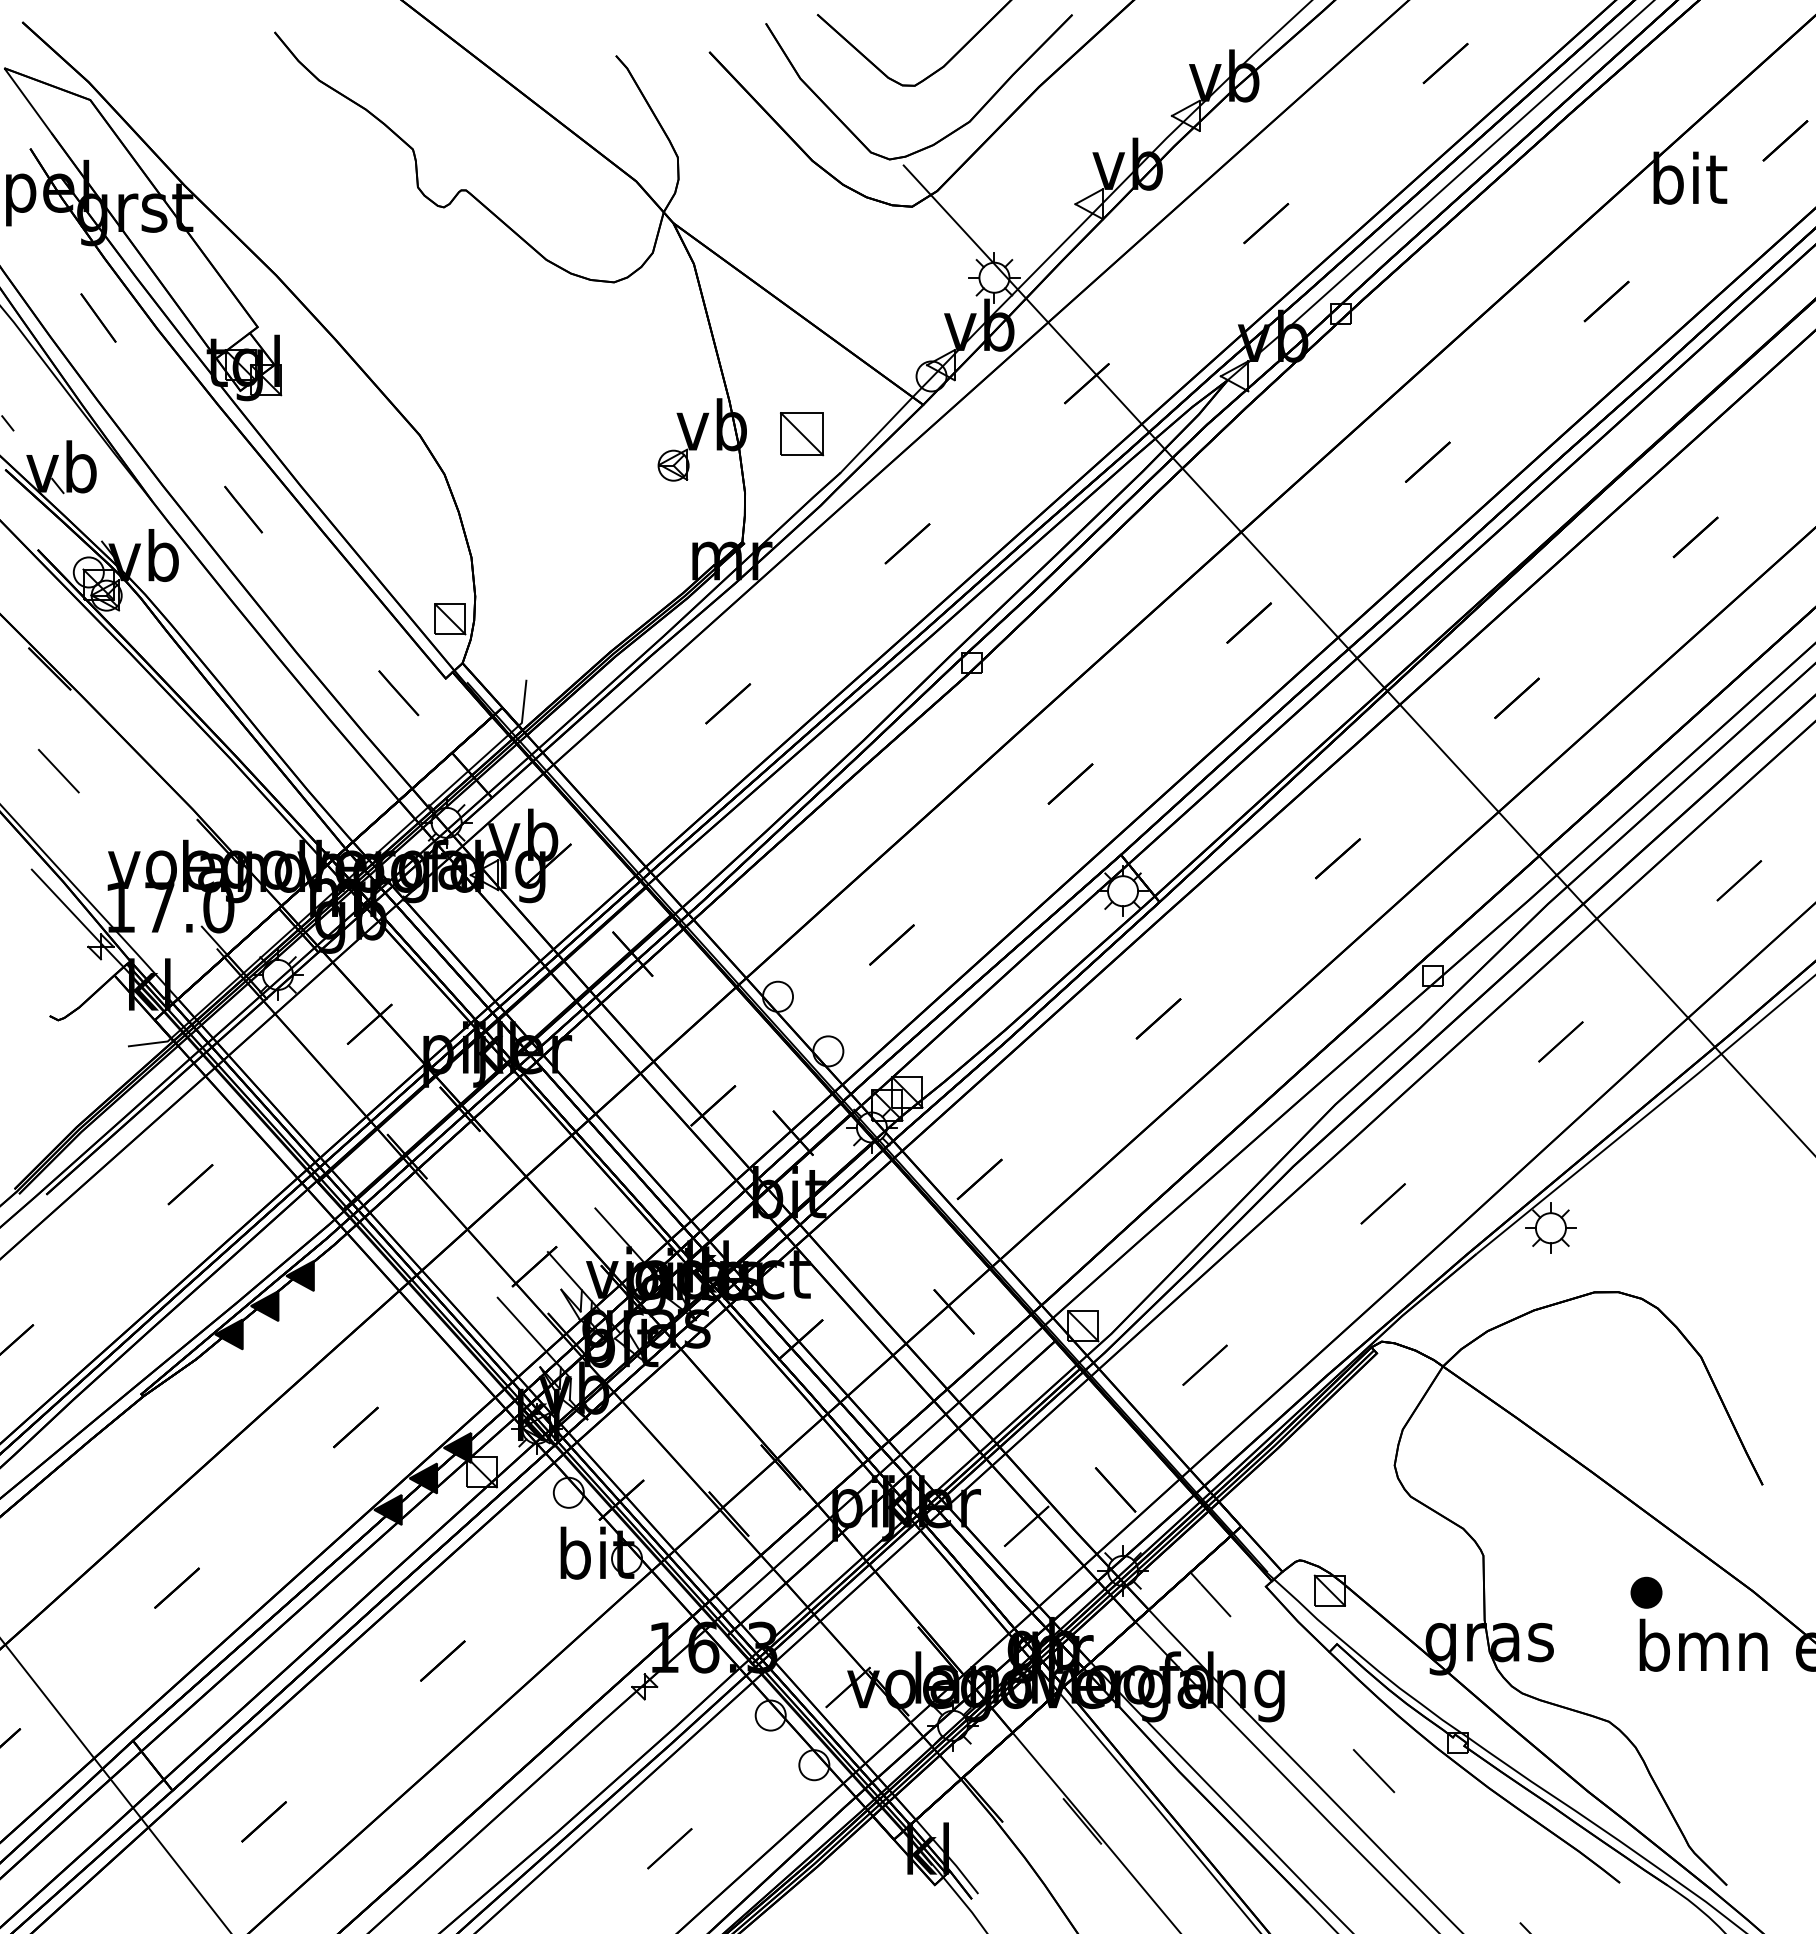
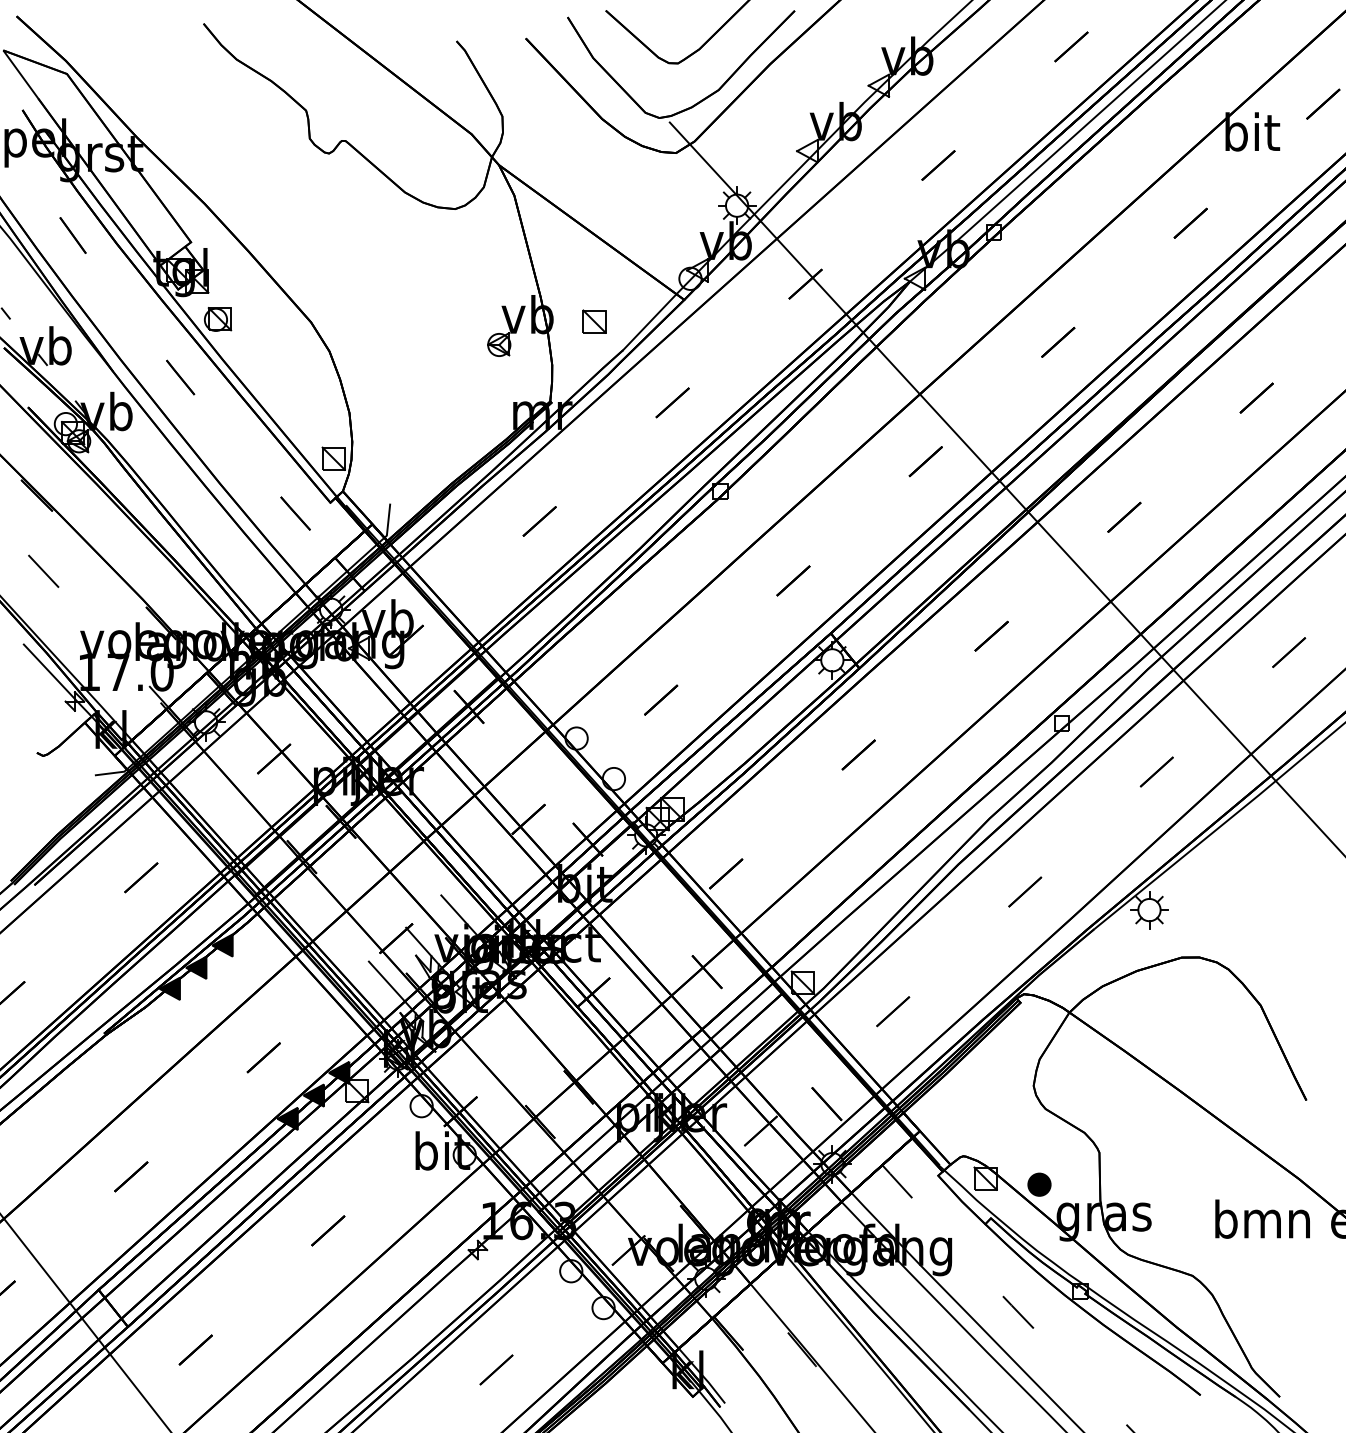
part: (293, 430) -> (217, 318), added
part: (802, 434) -> (594, 321), size x0.71
part: (1646, 1592) -> (1039, 1184), moved

